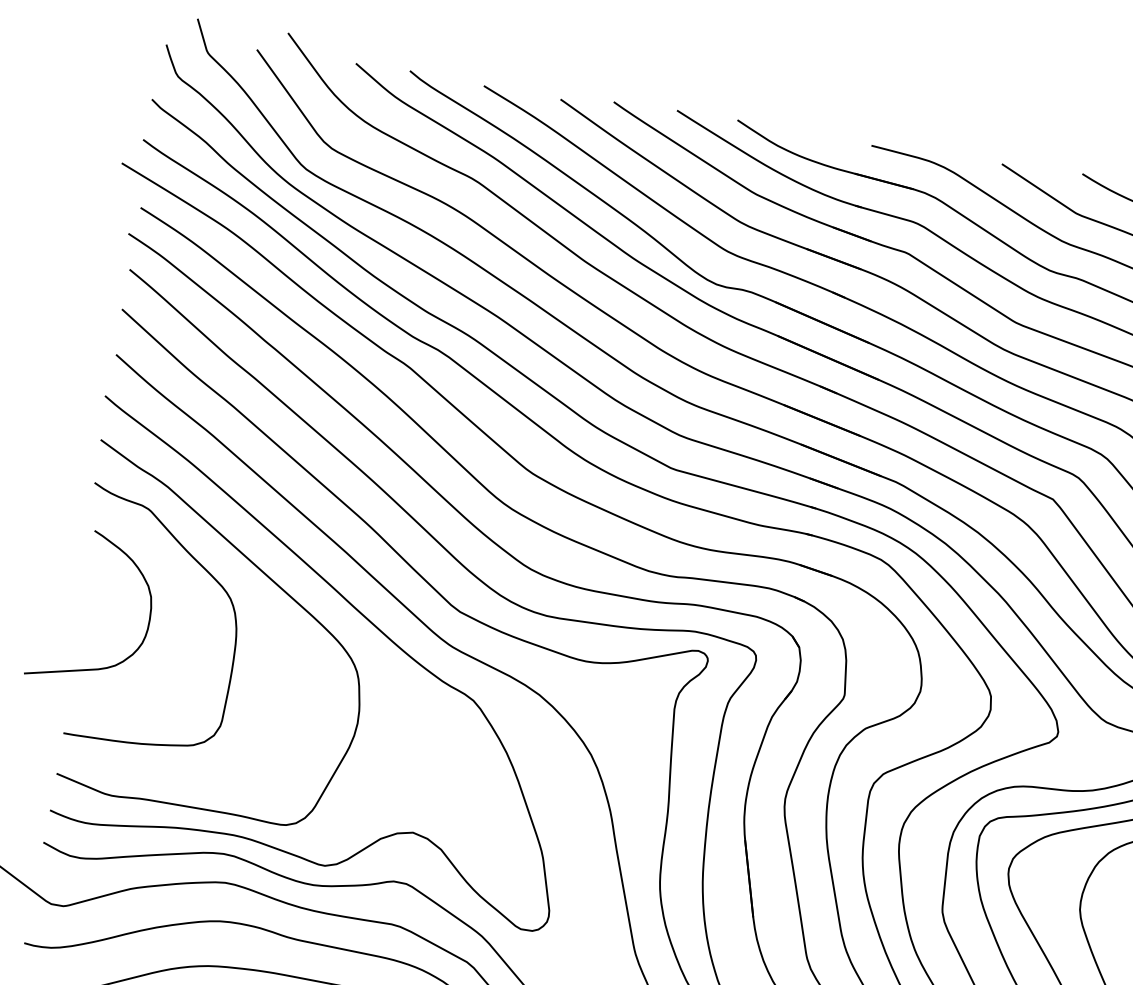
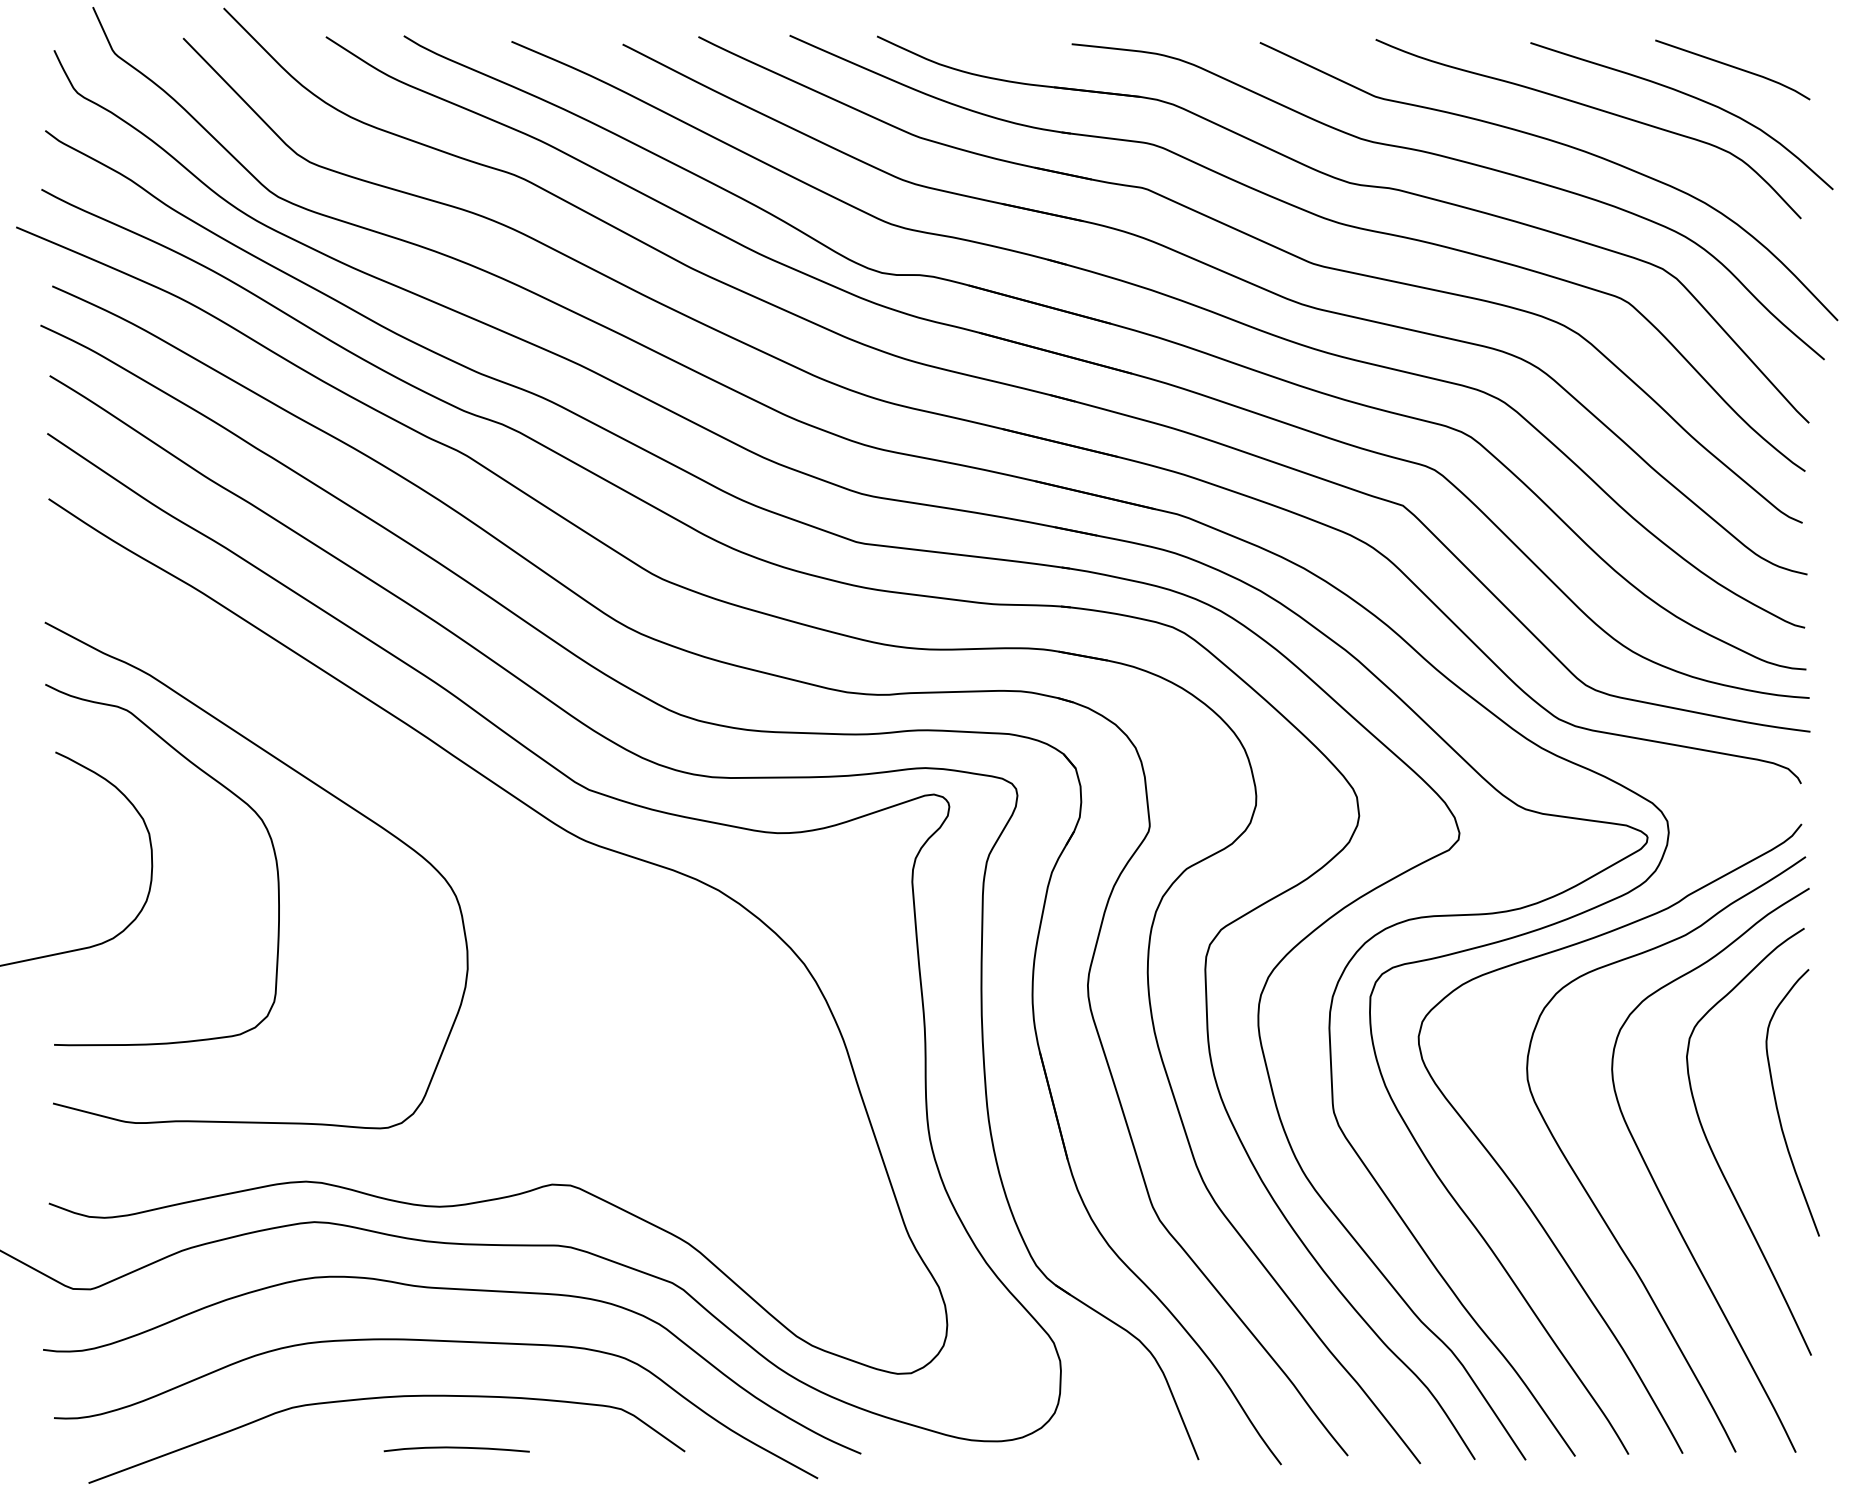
curve: (366, 618) -> (457, 819), removed

